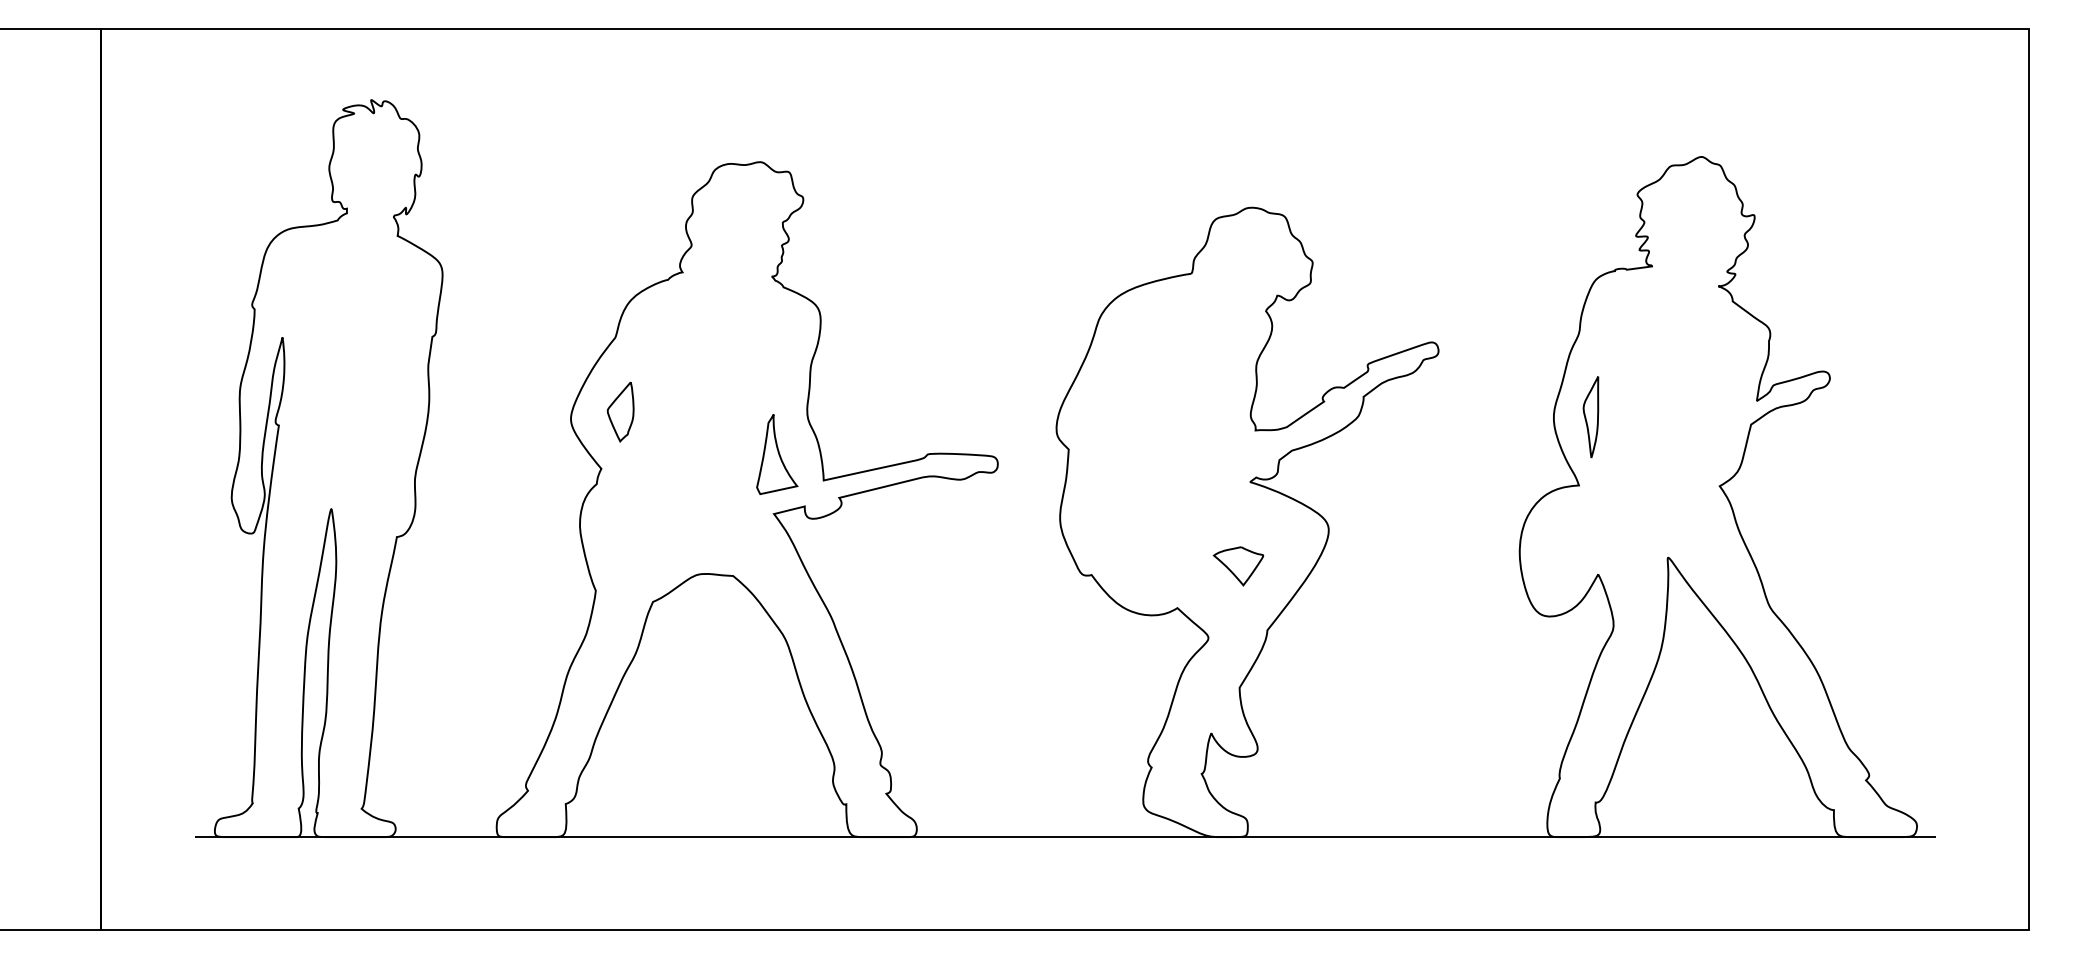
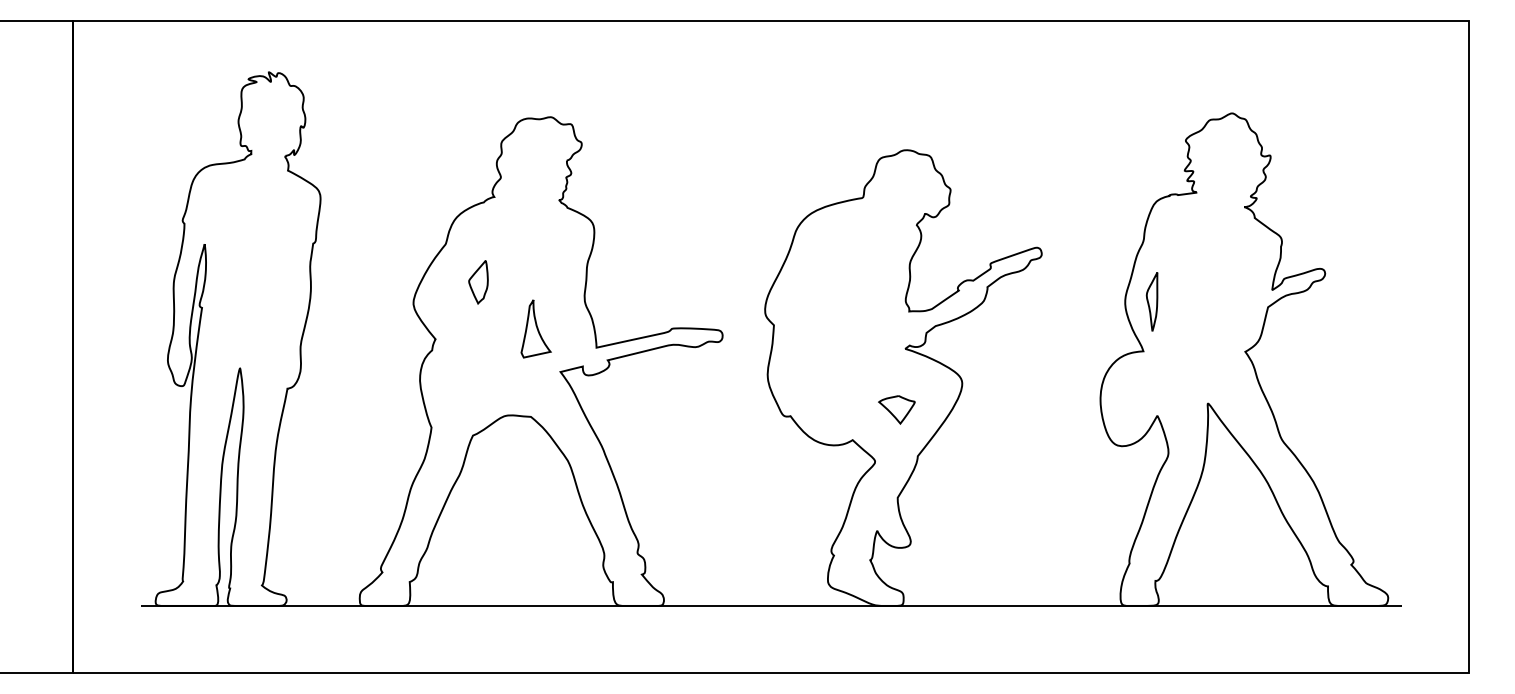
part: (620, 411) -> (478, 281), moved
part: (777, 454) -> (536, 328), moved

